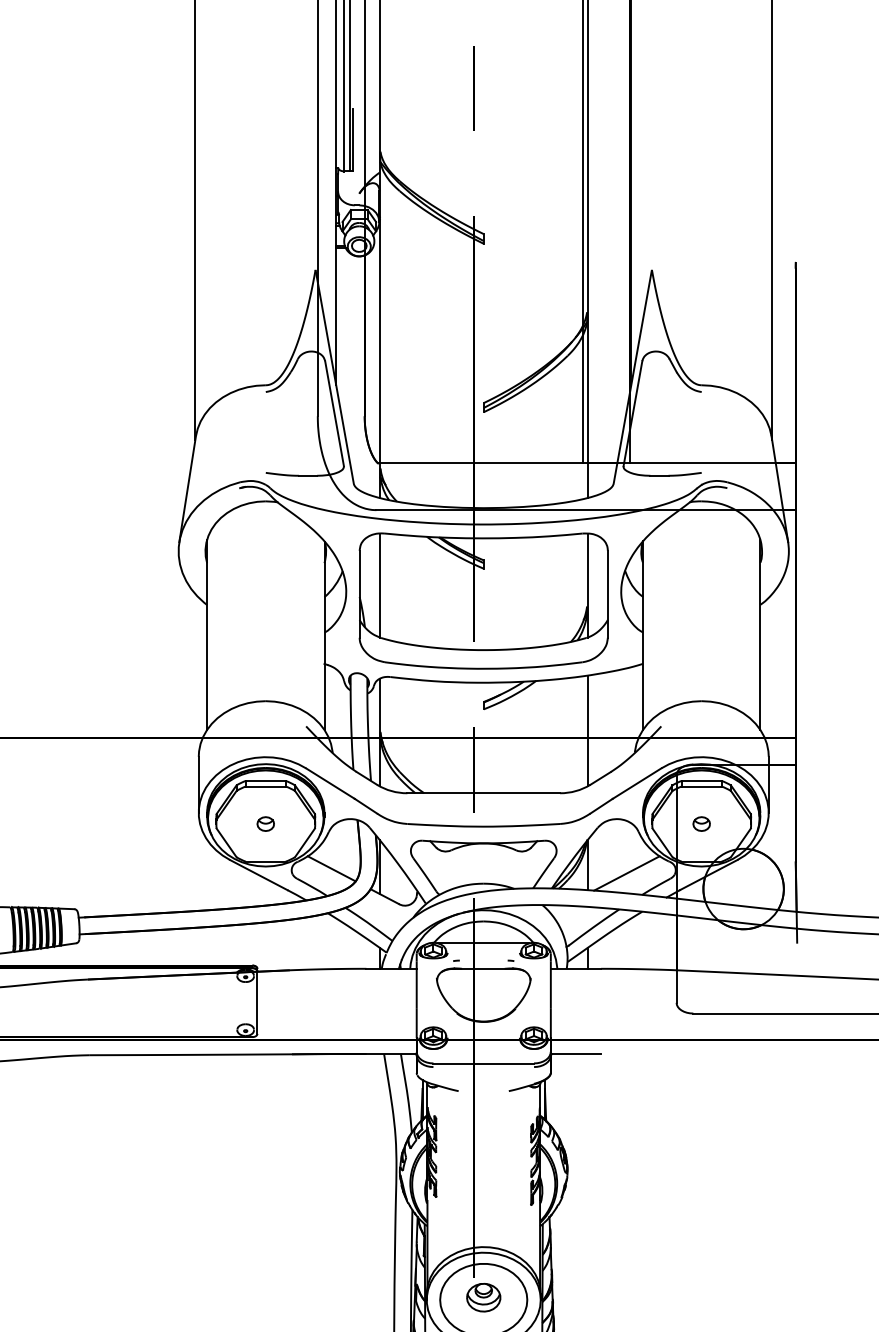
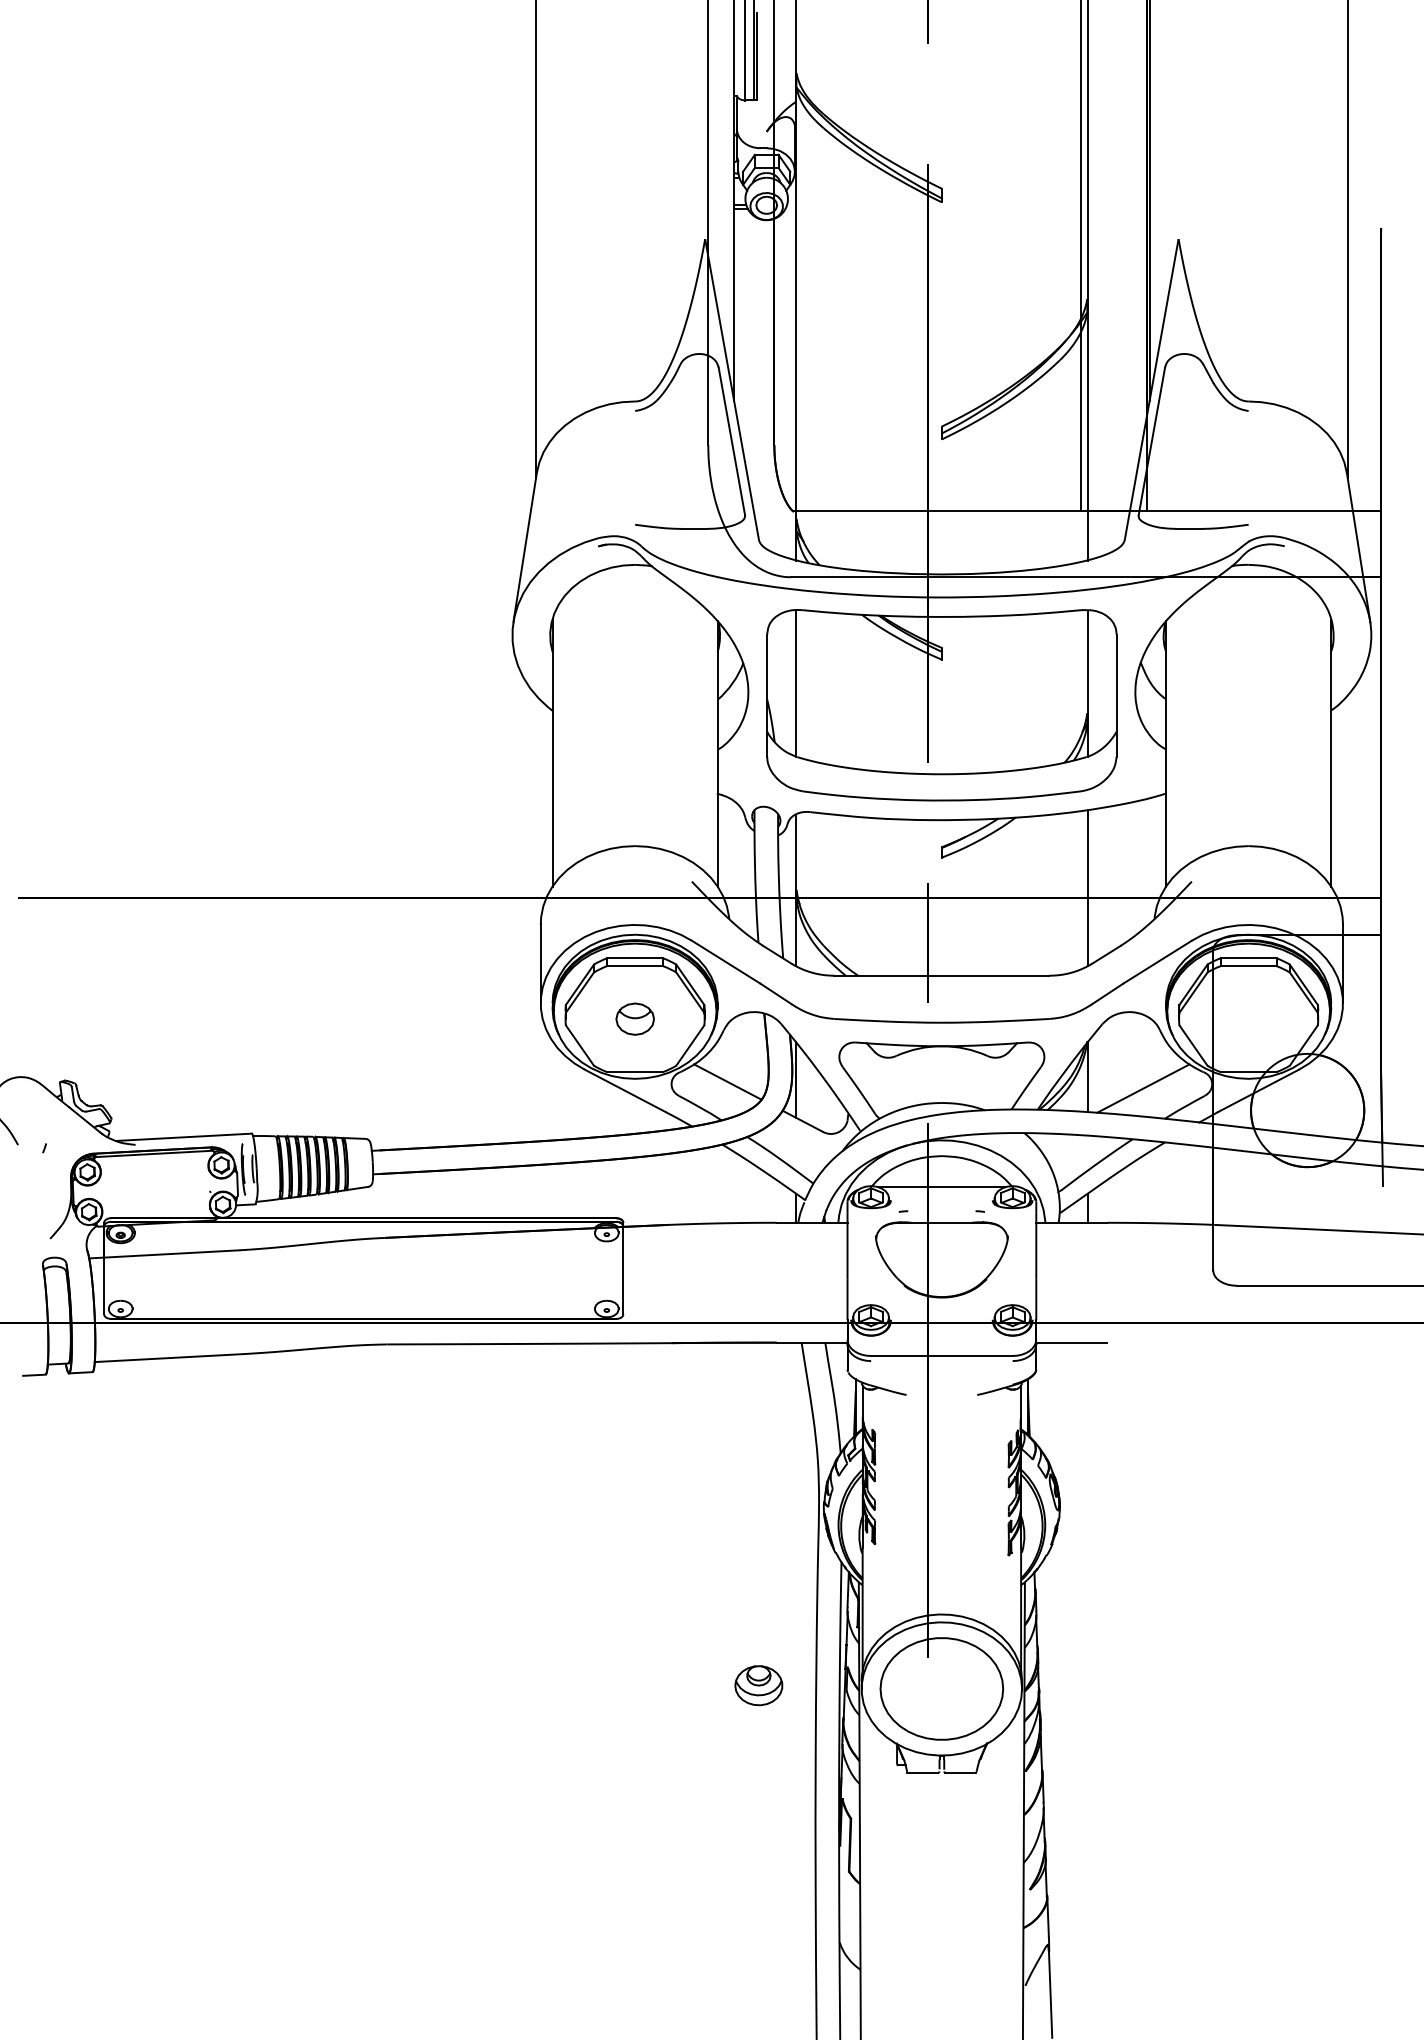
part: (265, 823) -> (634, 1018), size x1.6
part: (701, 823) -> (1248, 1018), removed
part: (483, 1297) -> (758, 1685), moved

